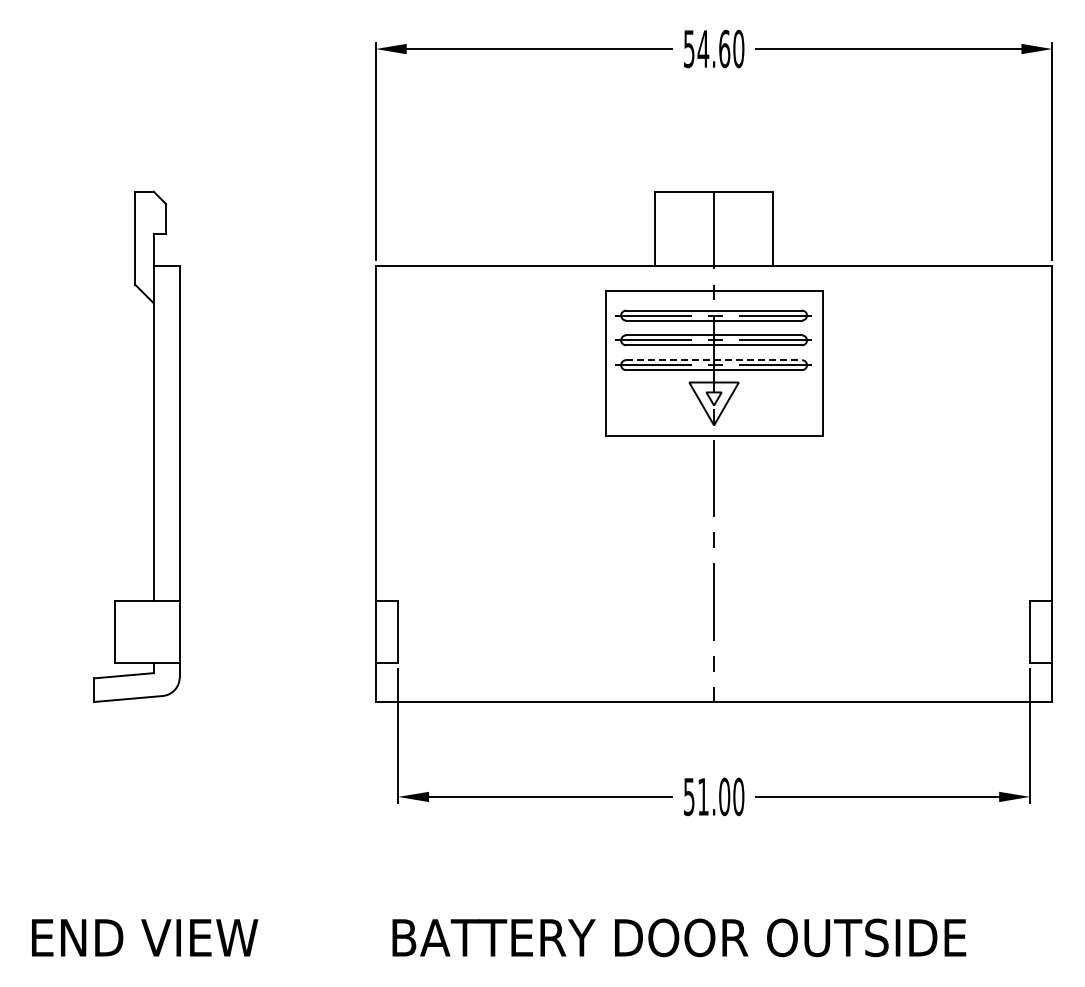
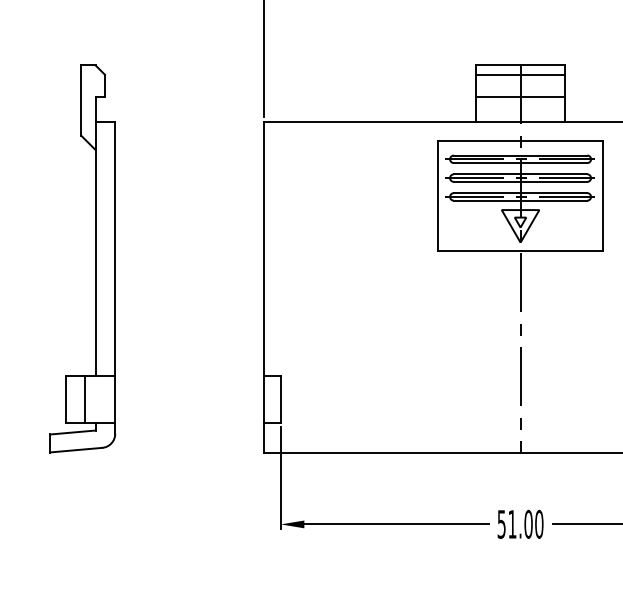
line: (713, 204) -> (520, 75), added
line: (713, 233) -> (520, 97), added
line: (714, 360) -> (520, 193), dashed -> solid
line: (140, 631) -> (85, 398), added

